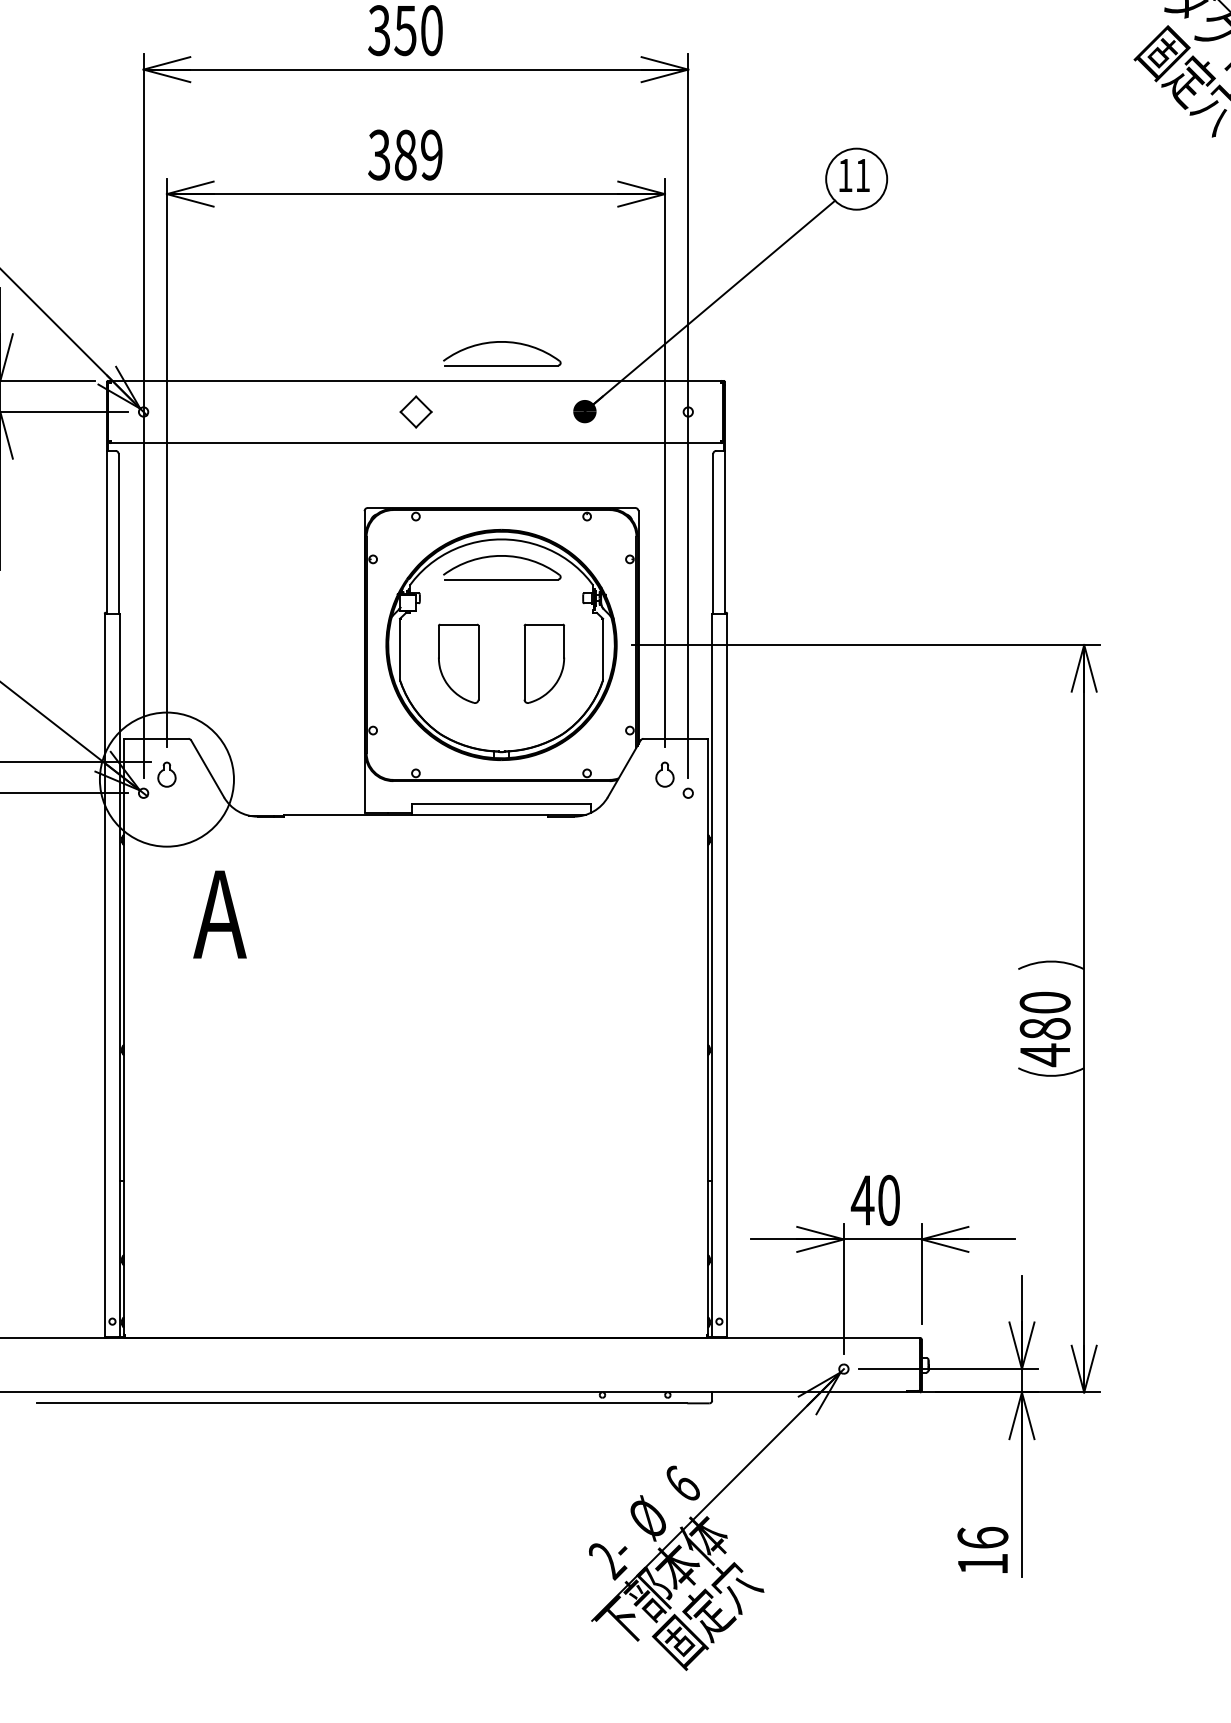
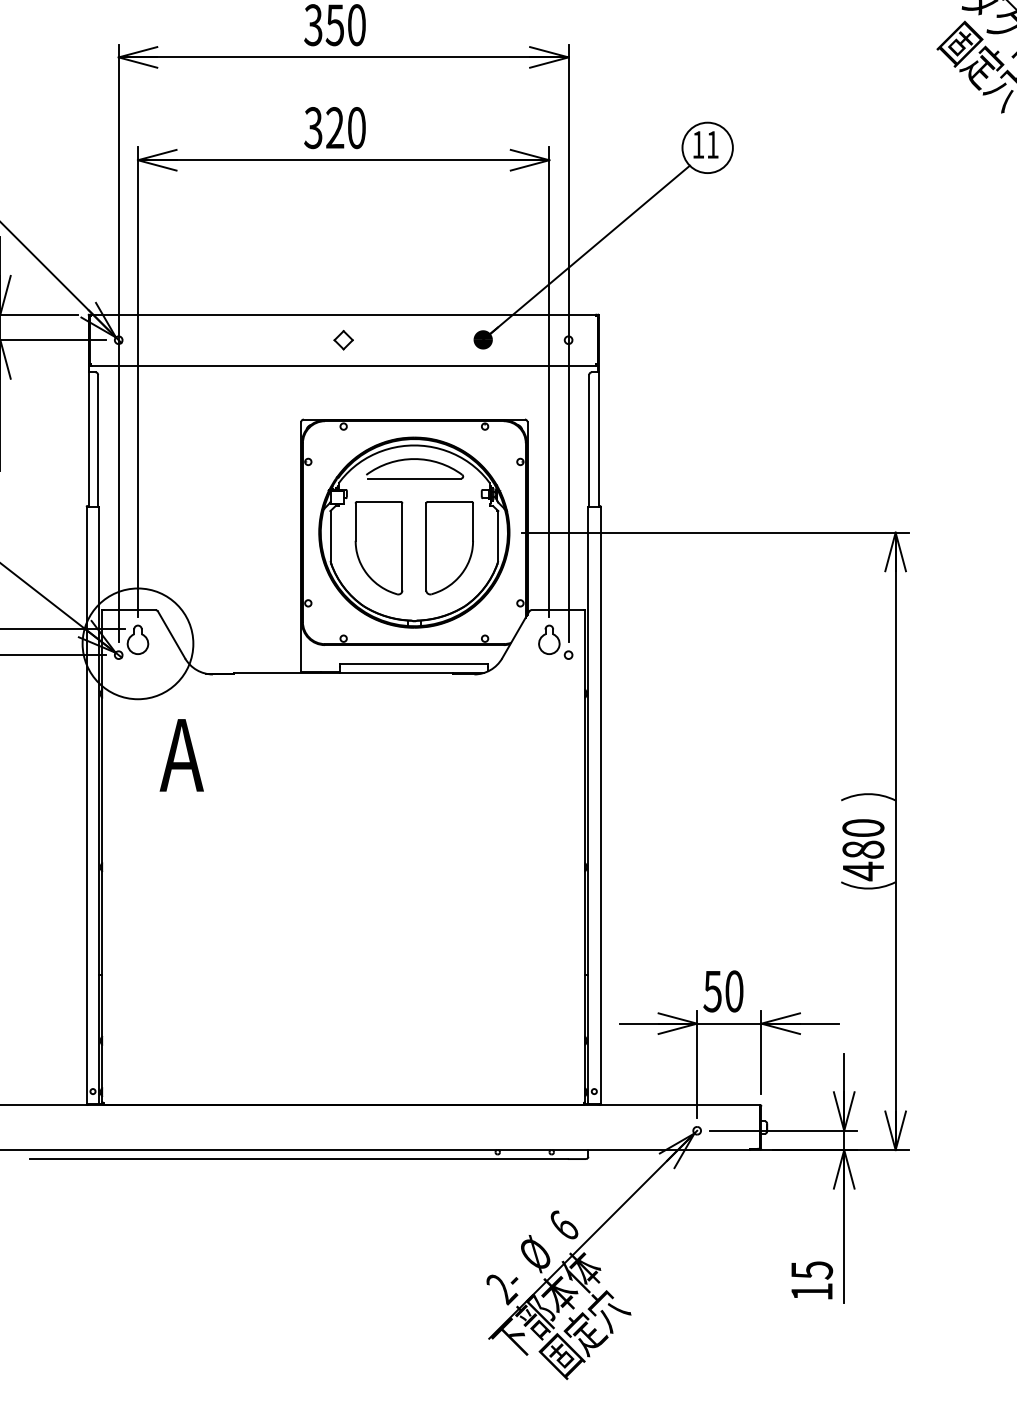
text: (418, 154) -> (345, 127), 389 -> 320
part: (502, 342) -> (415, 282), removed
part: (415, 411) -> (343, 339), size x0.71
part: (458, 663) -> (378, 547), size x1.43
part: (544, 663) -> (449, 547), size x1.43
part: (166, 774) -> (137, 639), size x1.43
part: (664, 774) -> (548, 639), size x1.43
text: (862, 1200) -> (712, 991), 40 -> 50
text: (982, 1537) -> (811, 1269), 16 -> 15

